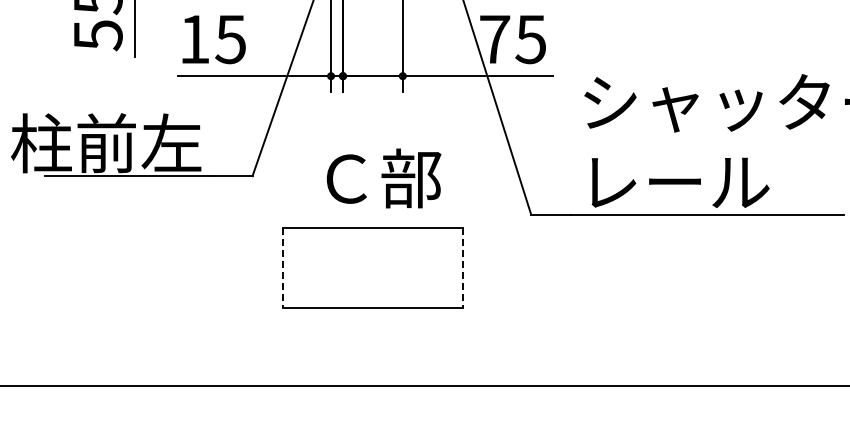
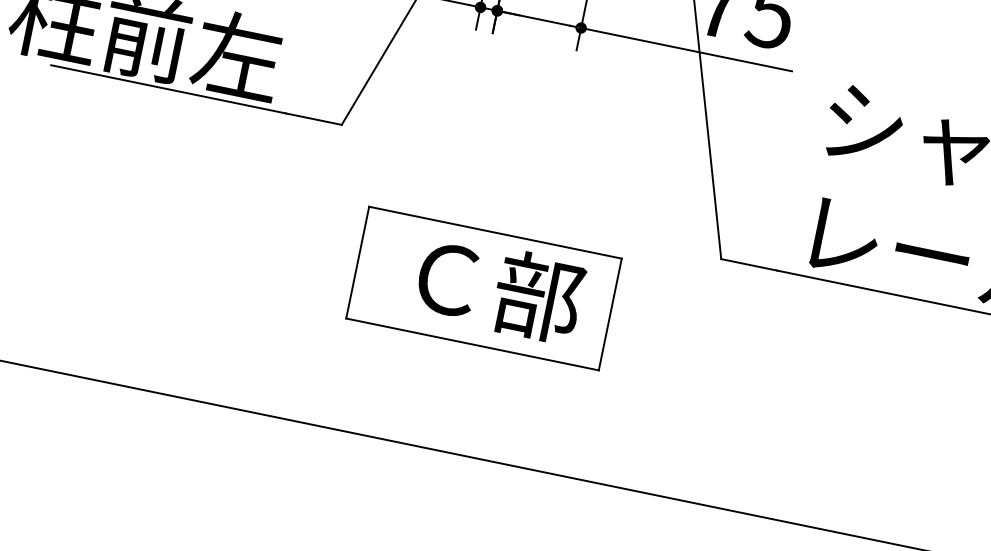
text: (383, 178) -> (499, 289), moved
line: (282, 268) -> (357, 262), dashed -> solid
line: (463, 268) -> (610, 315), dashed -> solid

